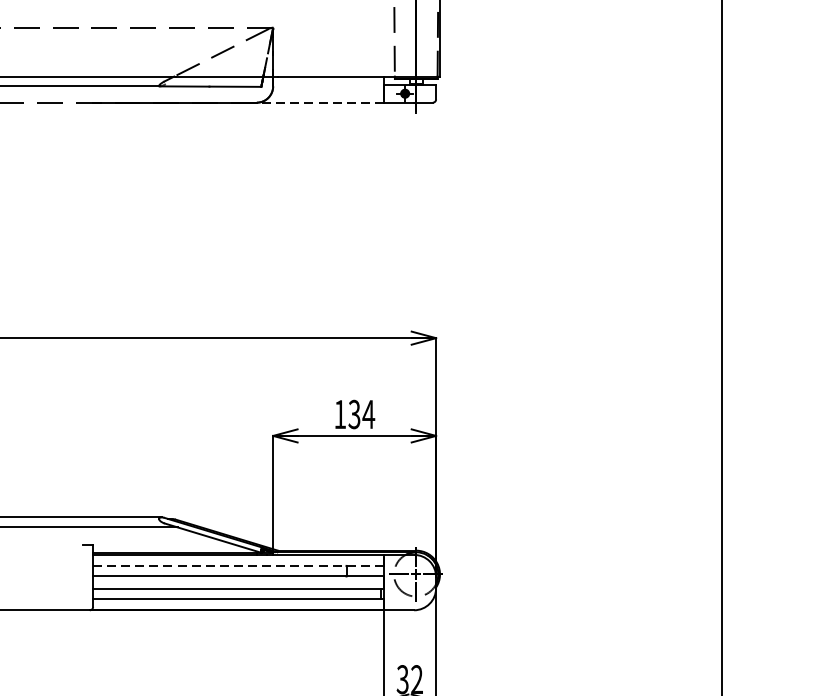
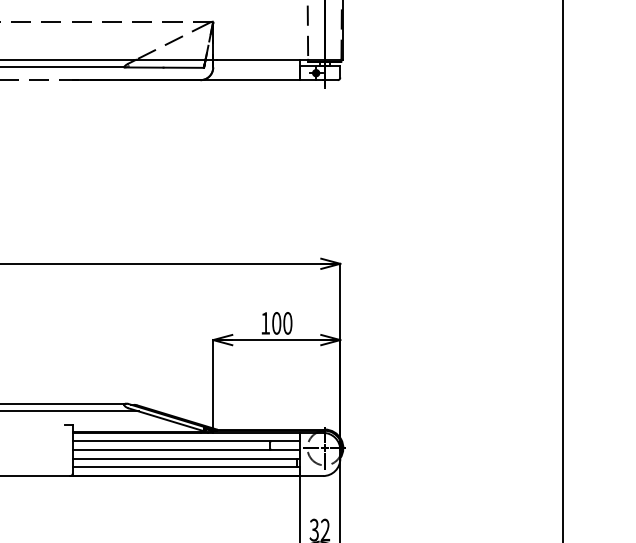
line: (320, 103) -> (250, 80), dashed -> solid
text: (361, 414) -> (282, 323), 134 -> 100
line: (237, 565) -> (185, 441), dashed -> solid

